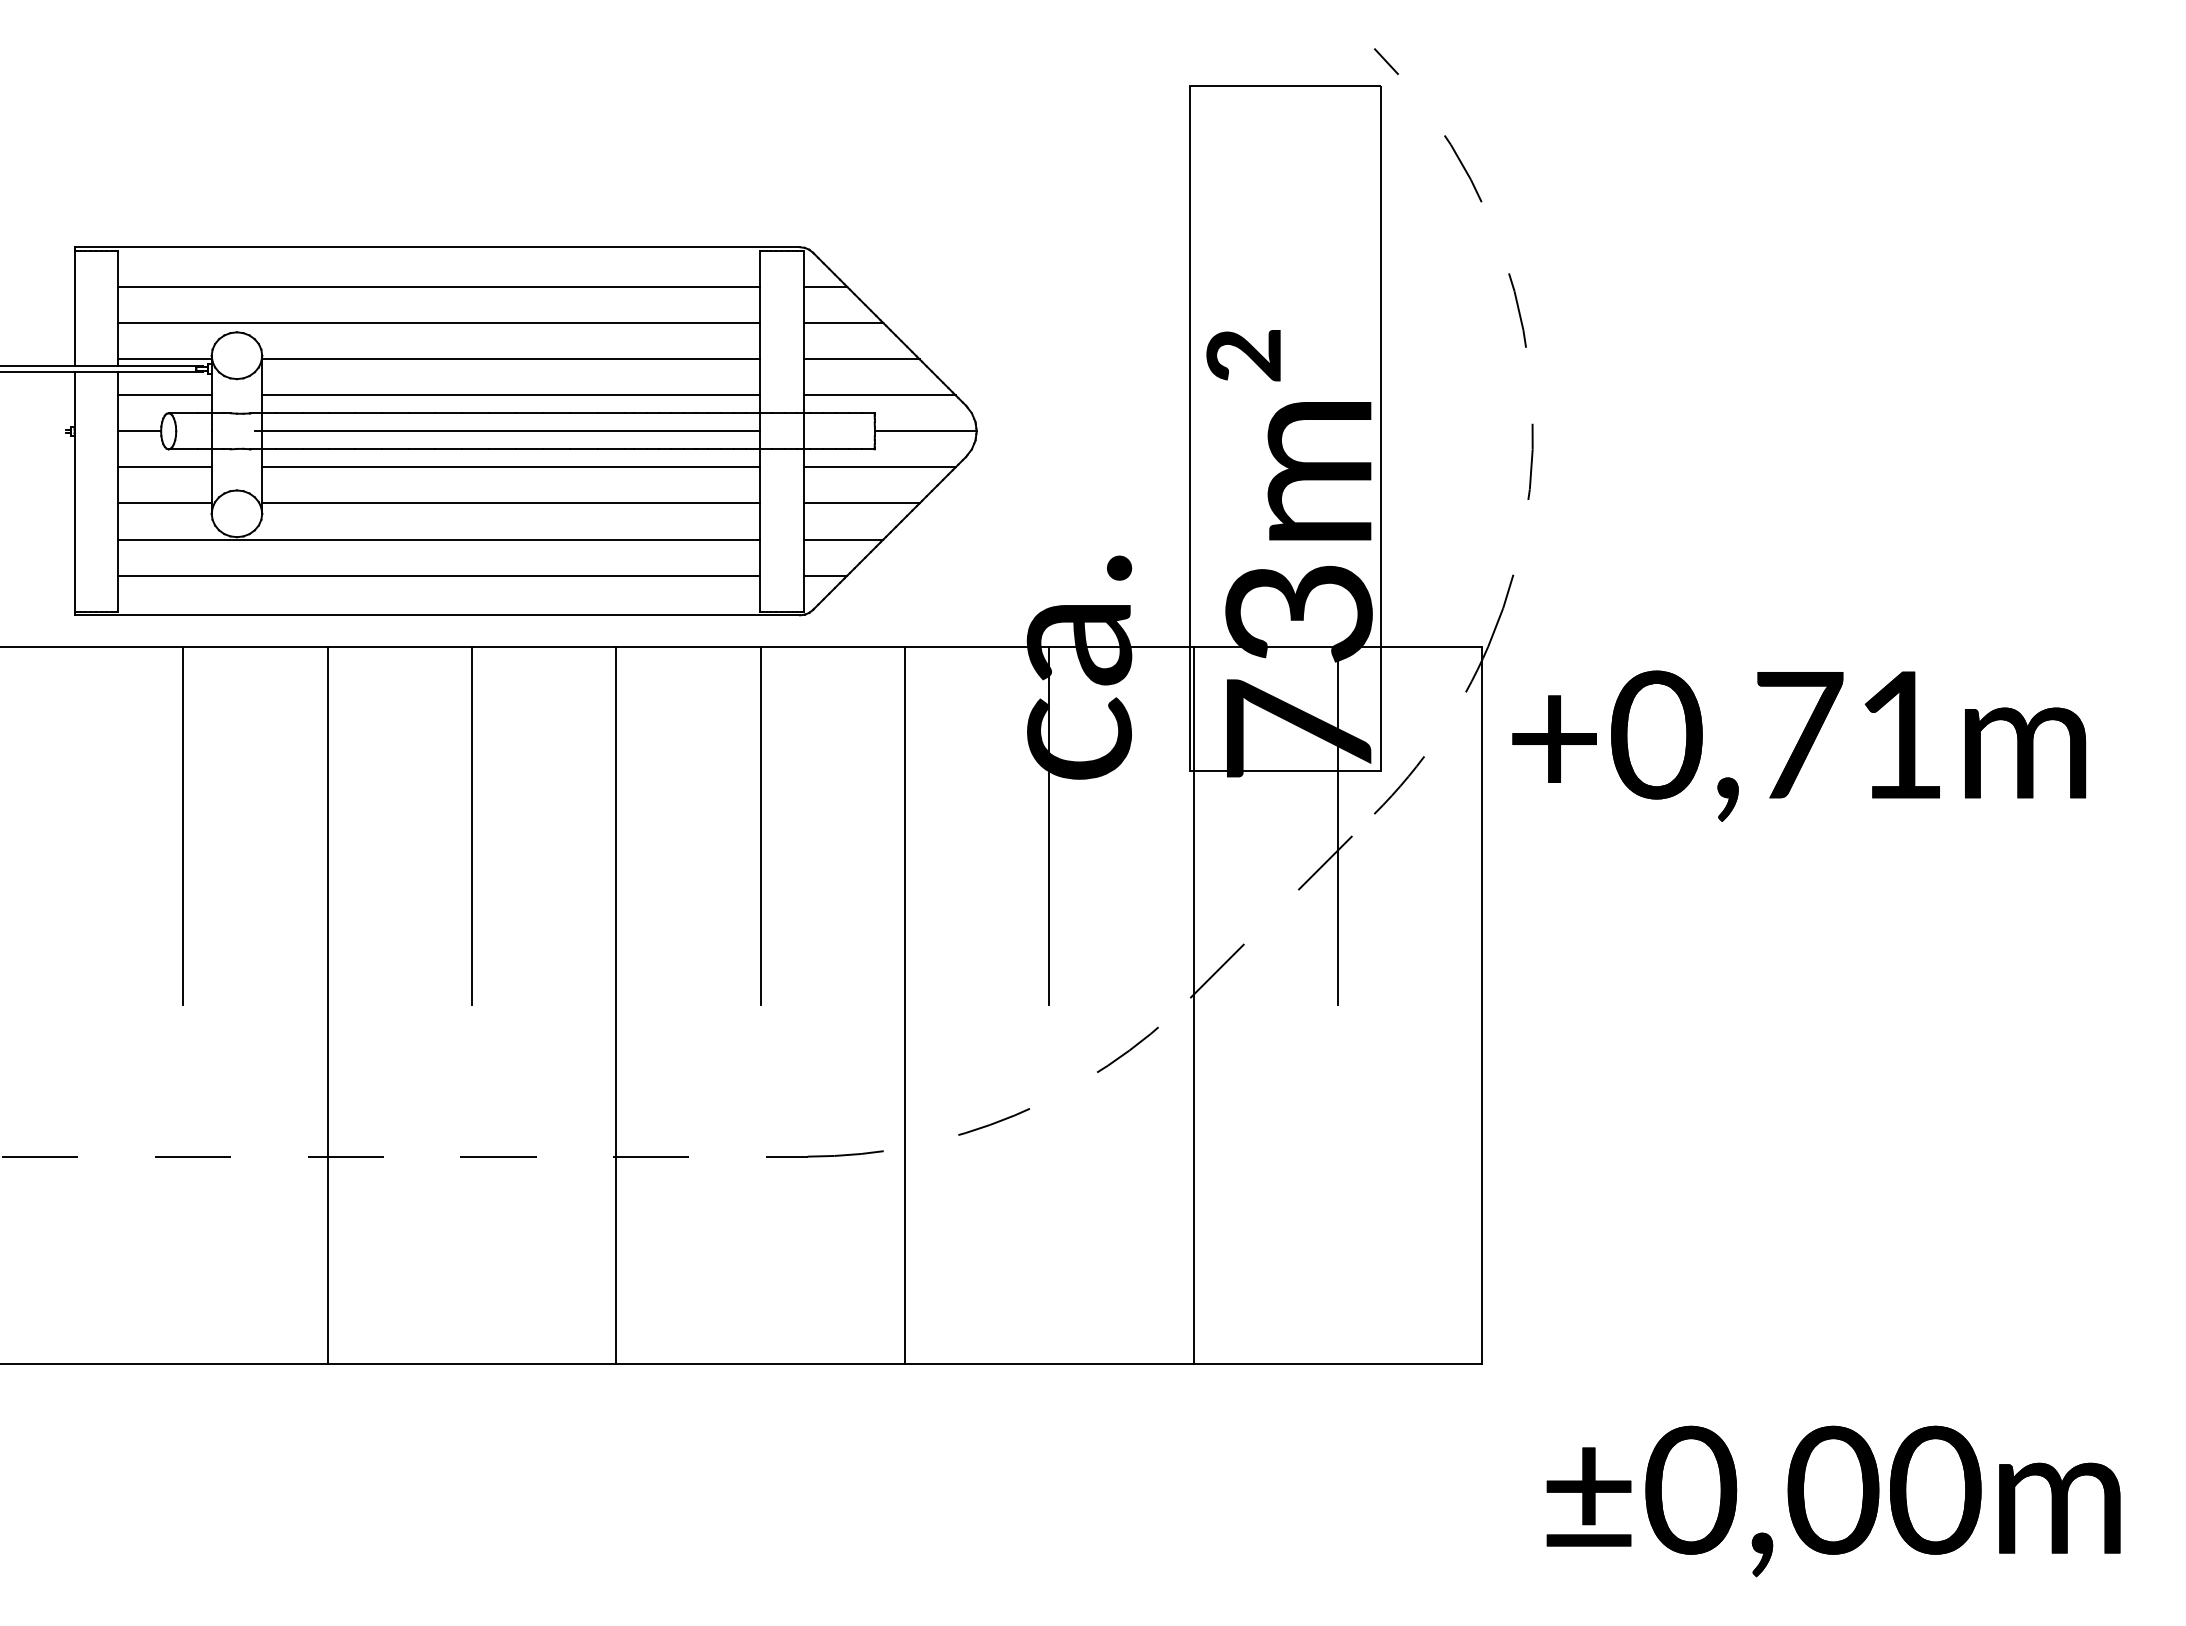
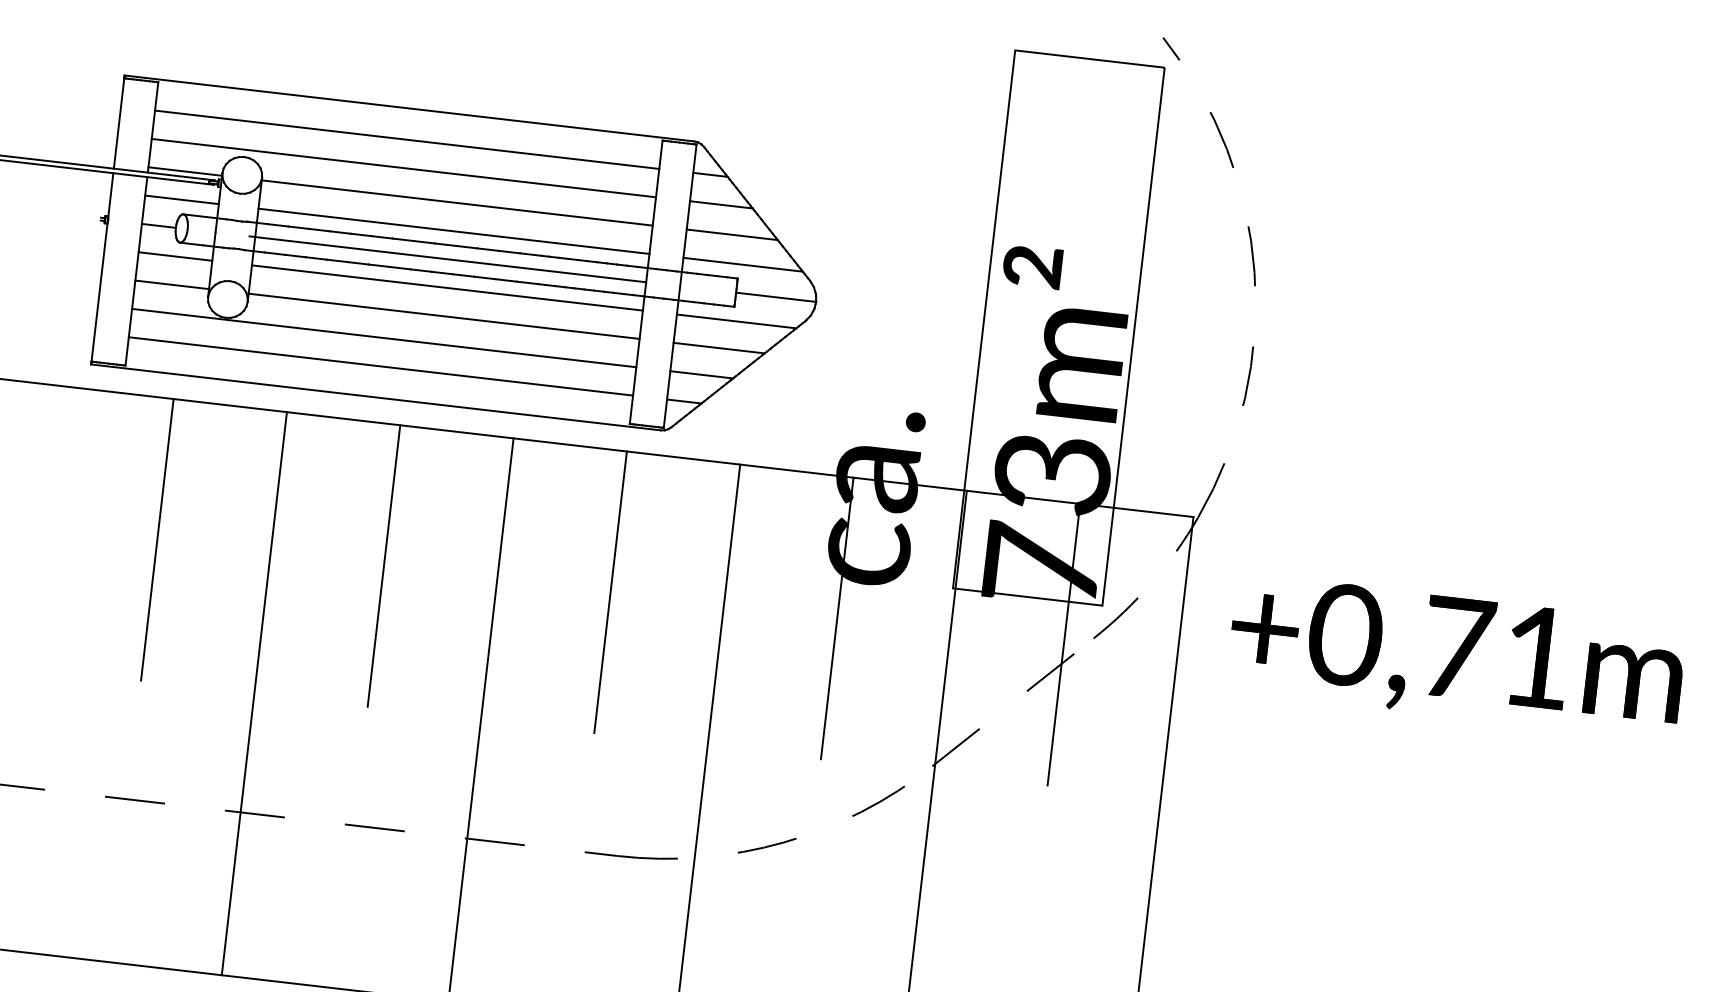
text: (1799, 745) -> (1456, 656), moved

